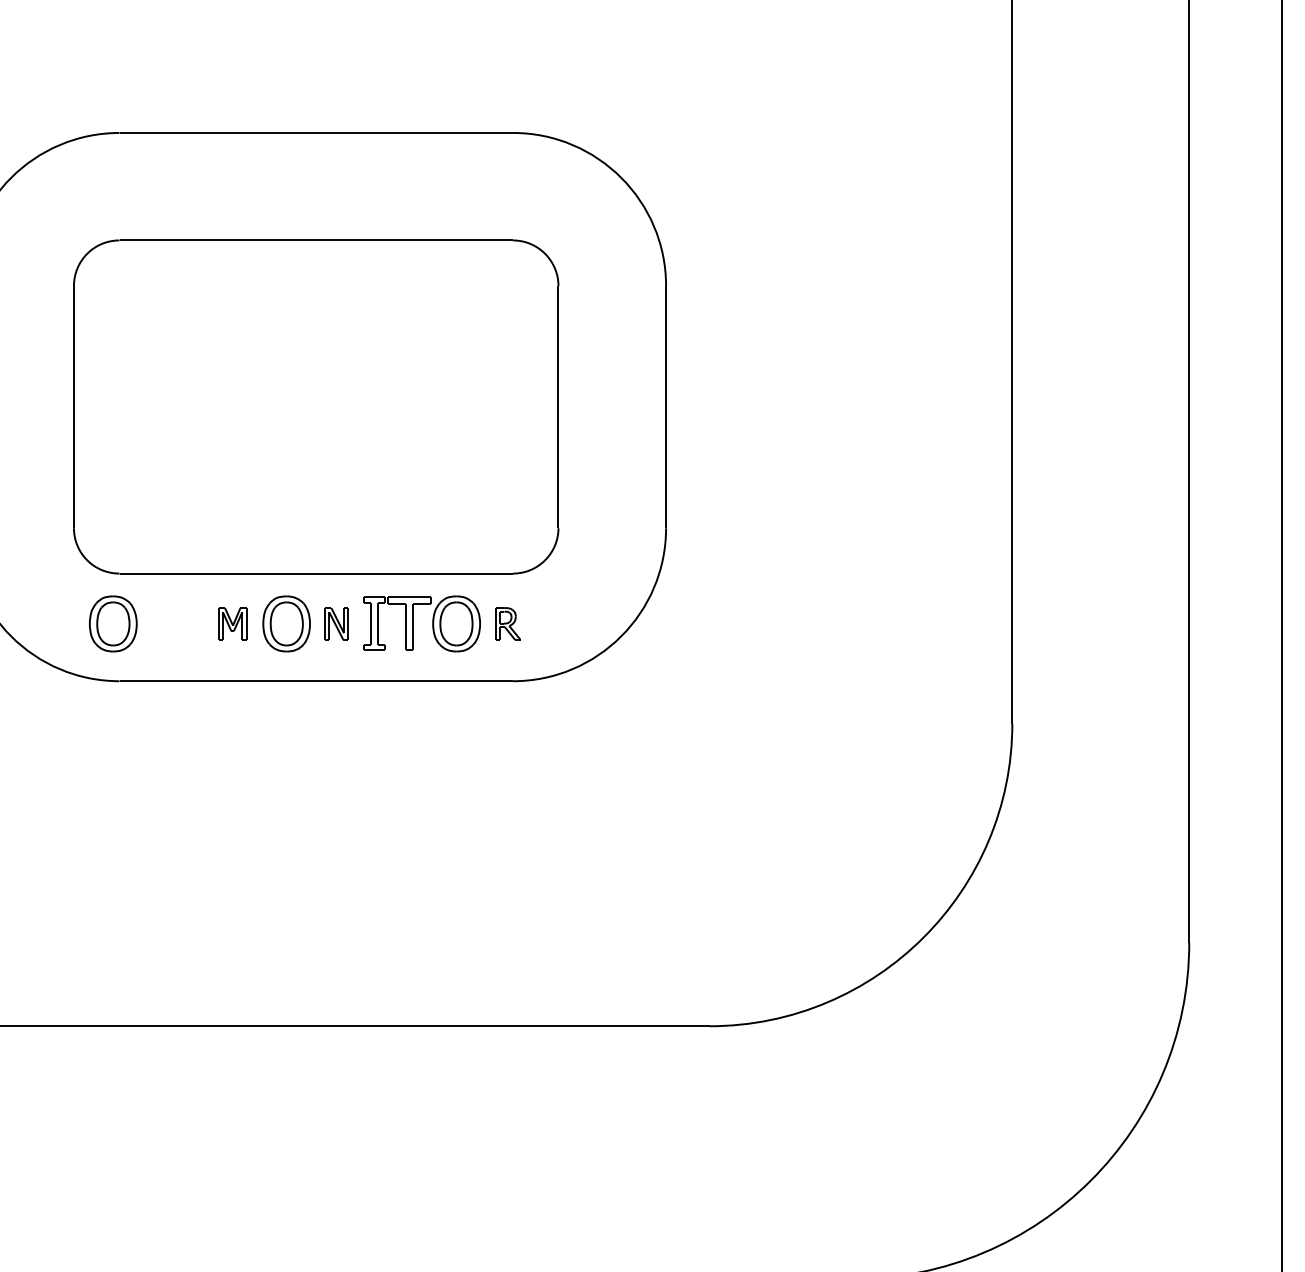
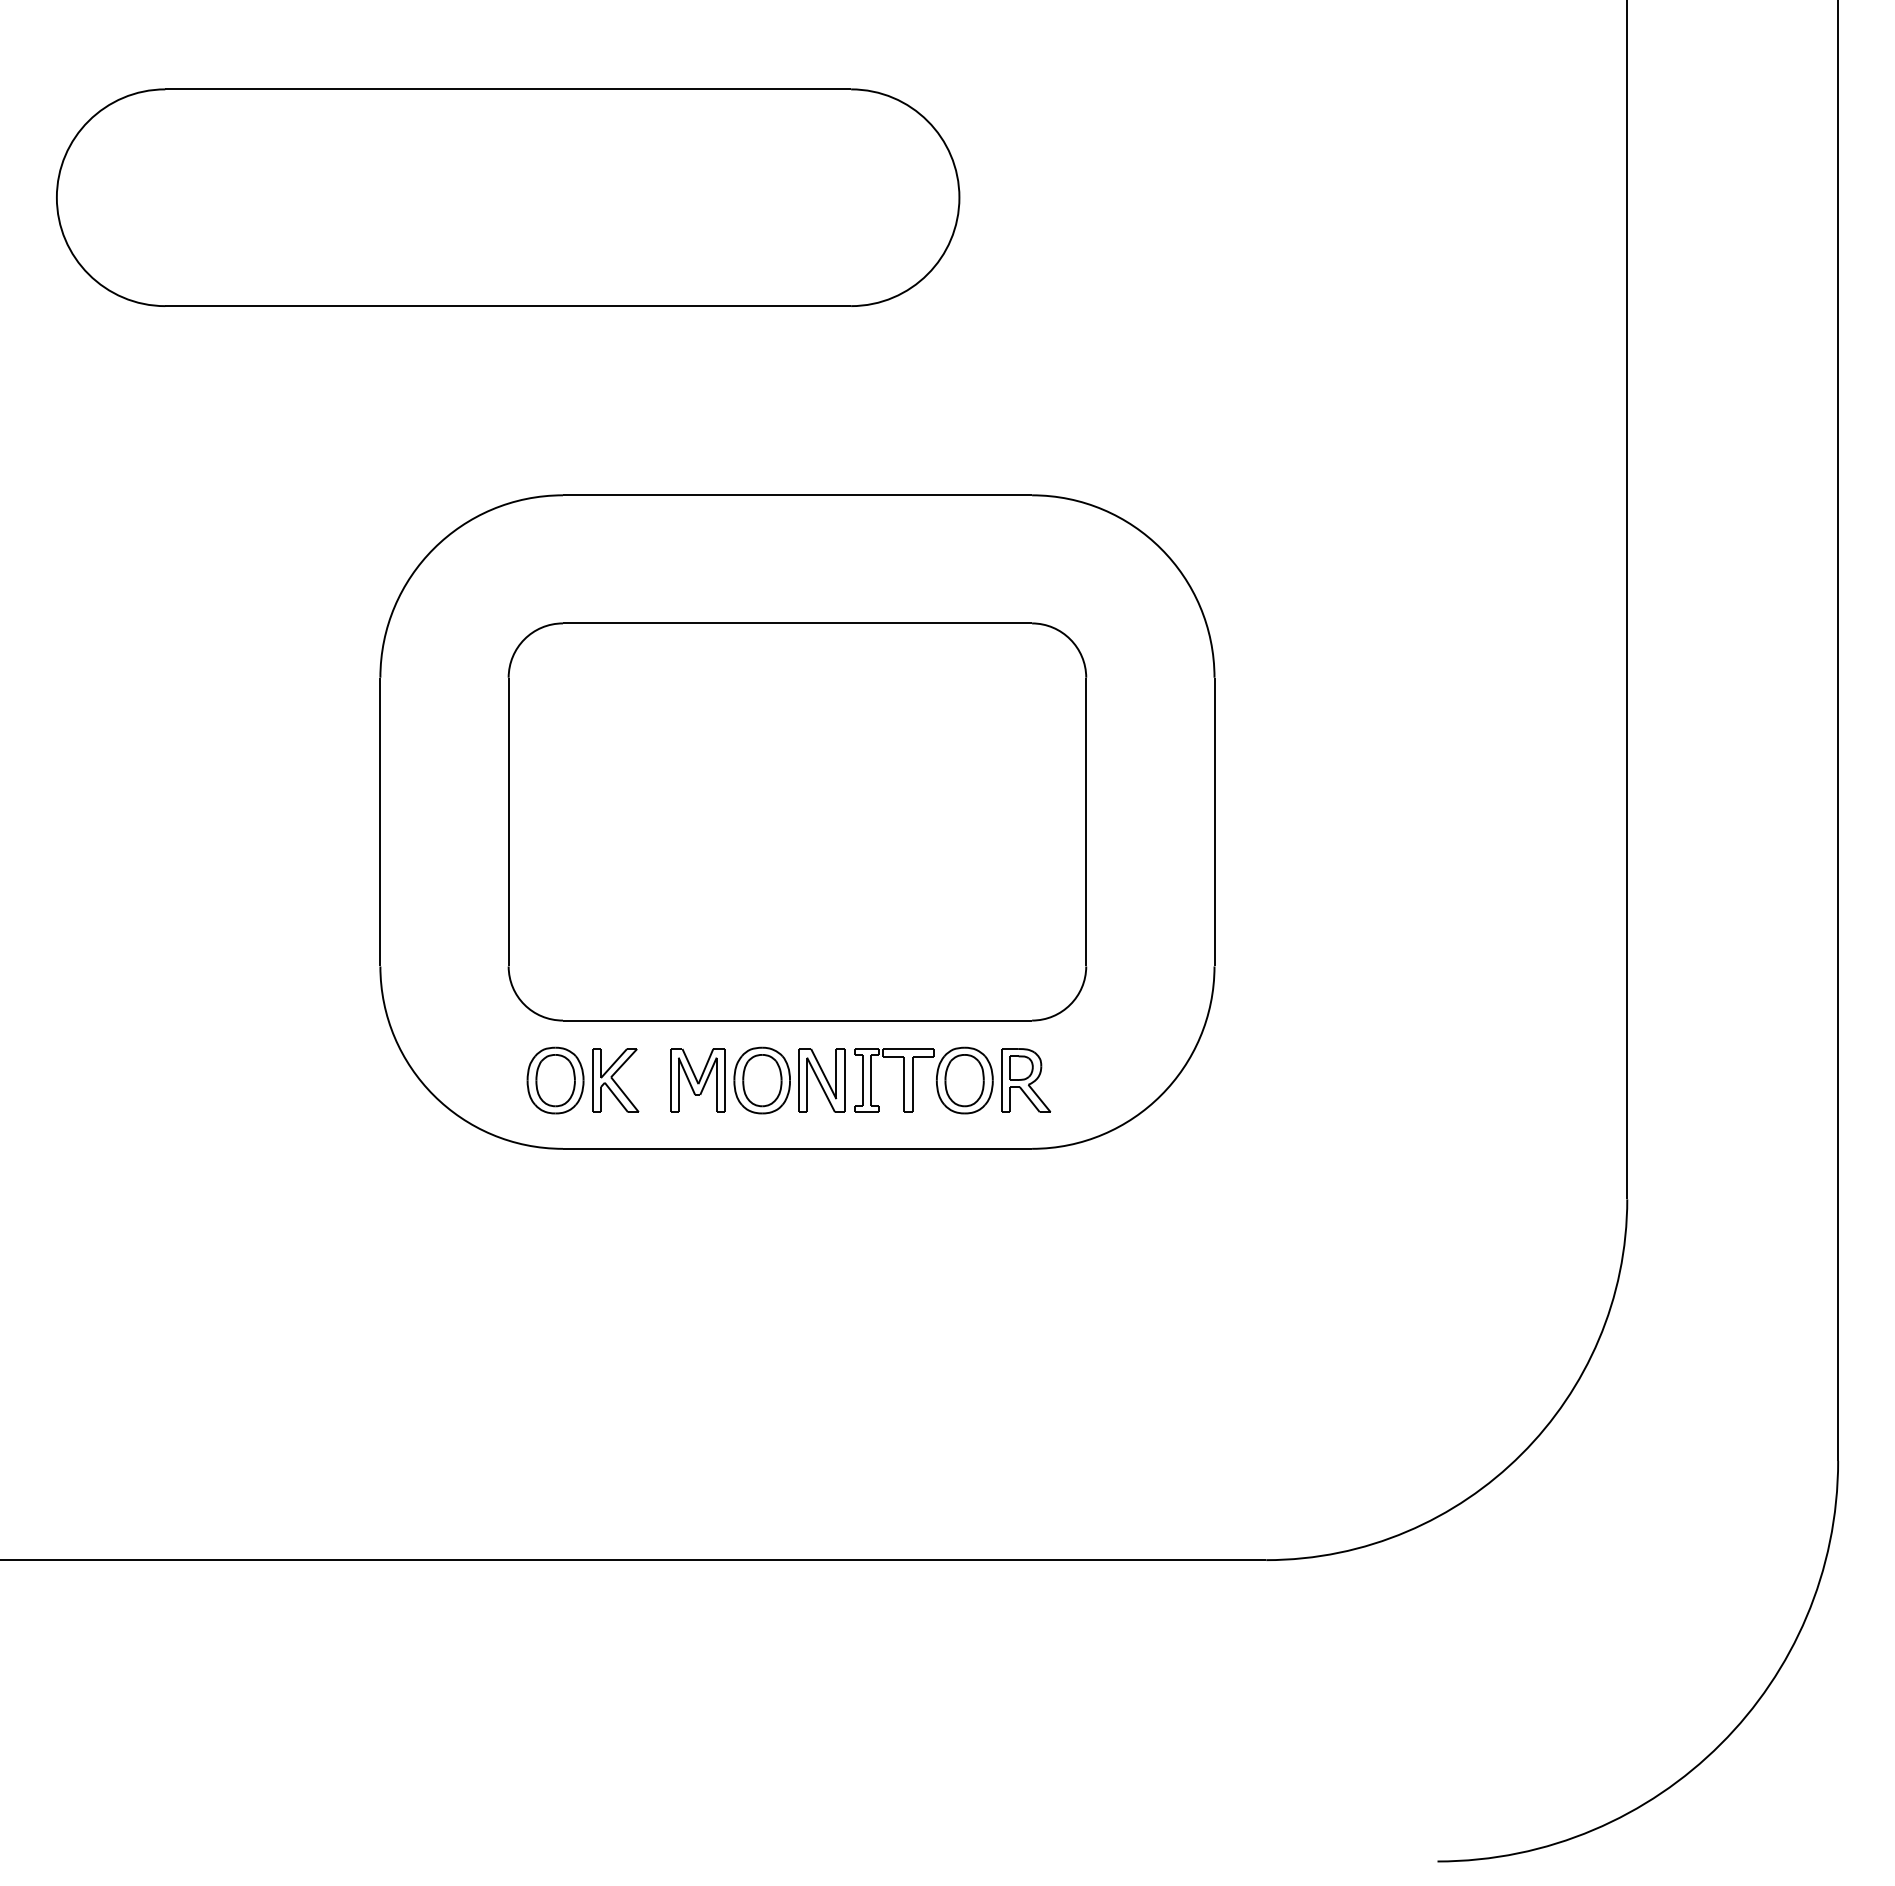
part: (163, 623) -> (615, 1080), added
part: (232, 623) -> (697, 1080), size x1.67
part: (336, 623) -> (821, 1080), size x1.67
part: (508, 623) -> (1026, 1080), size x1.67

